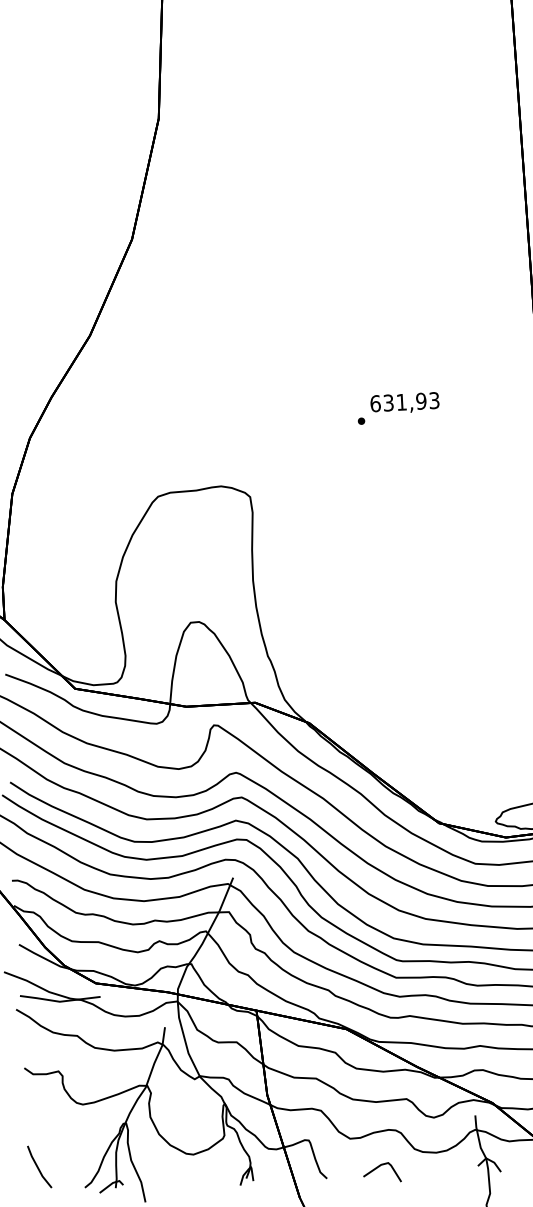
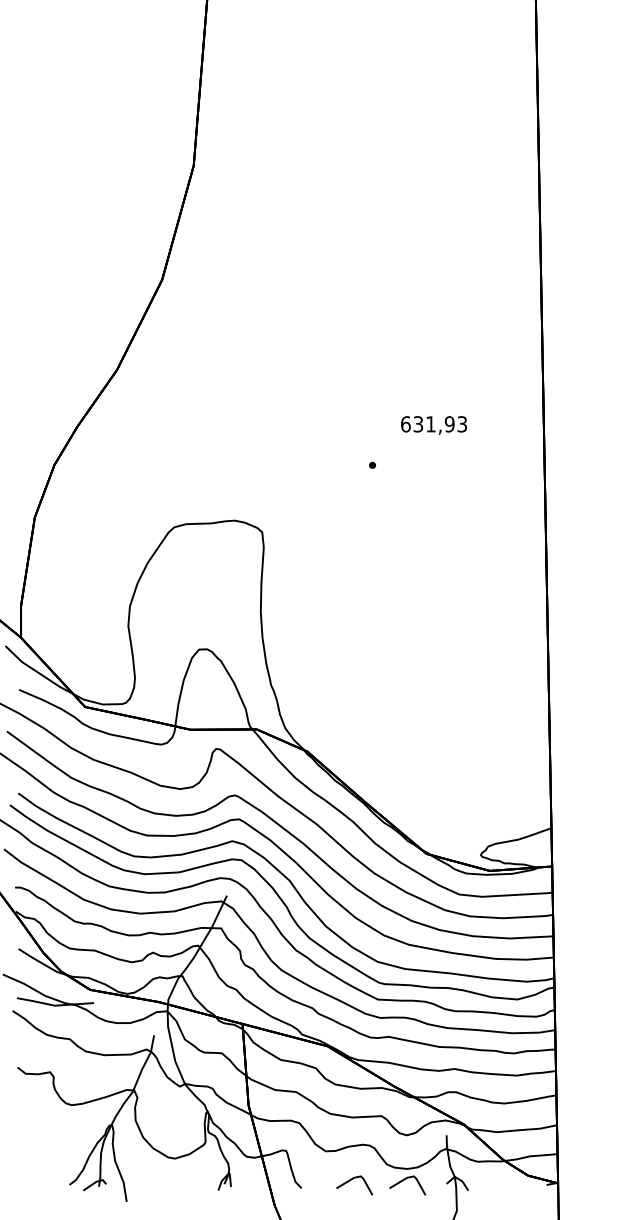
text: (404, 403) -> (433, 425), moved
line: (432, 1165) -> (403, 1181), added
line: (38, 1166) -> (26, 1162), removed

